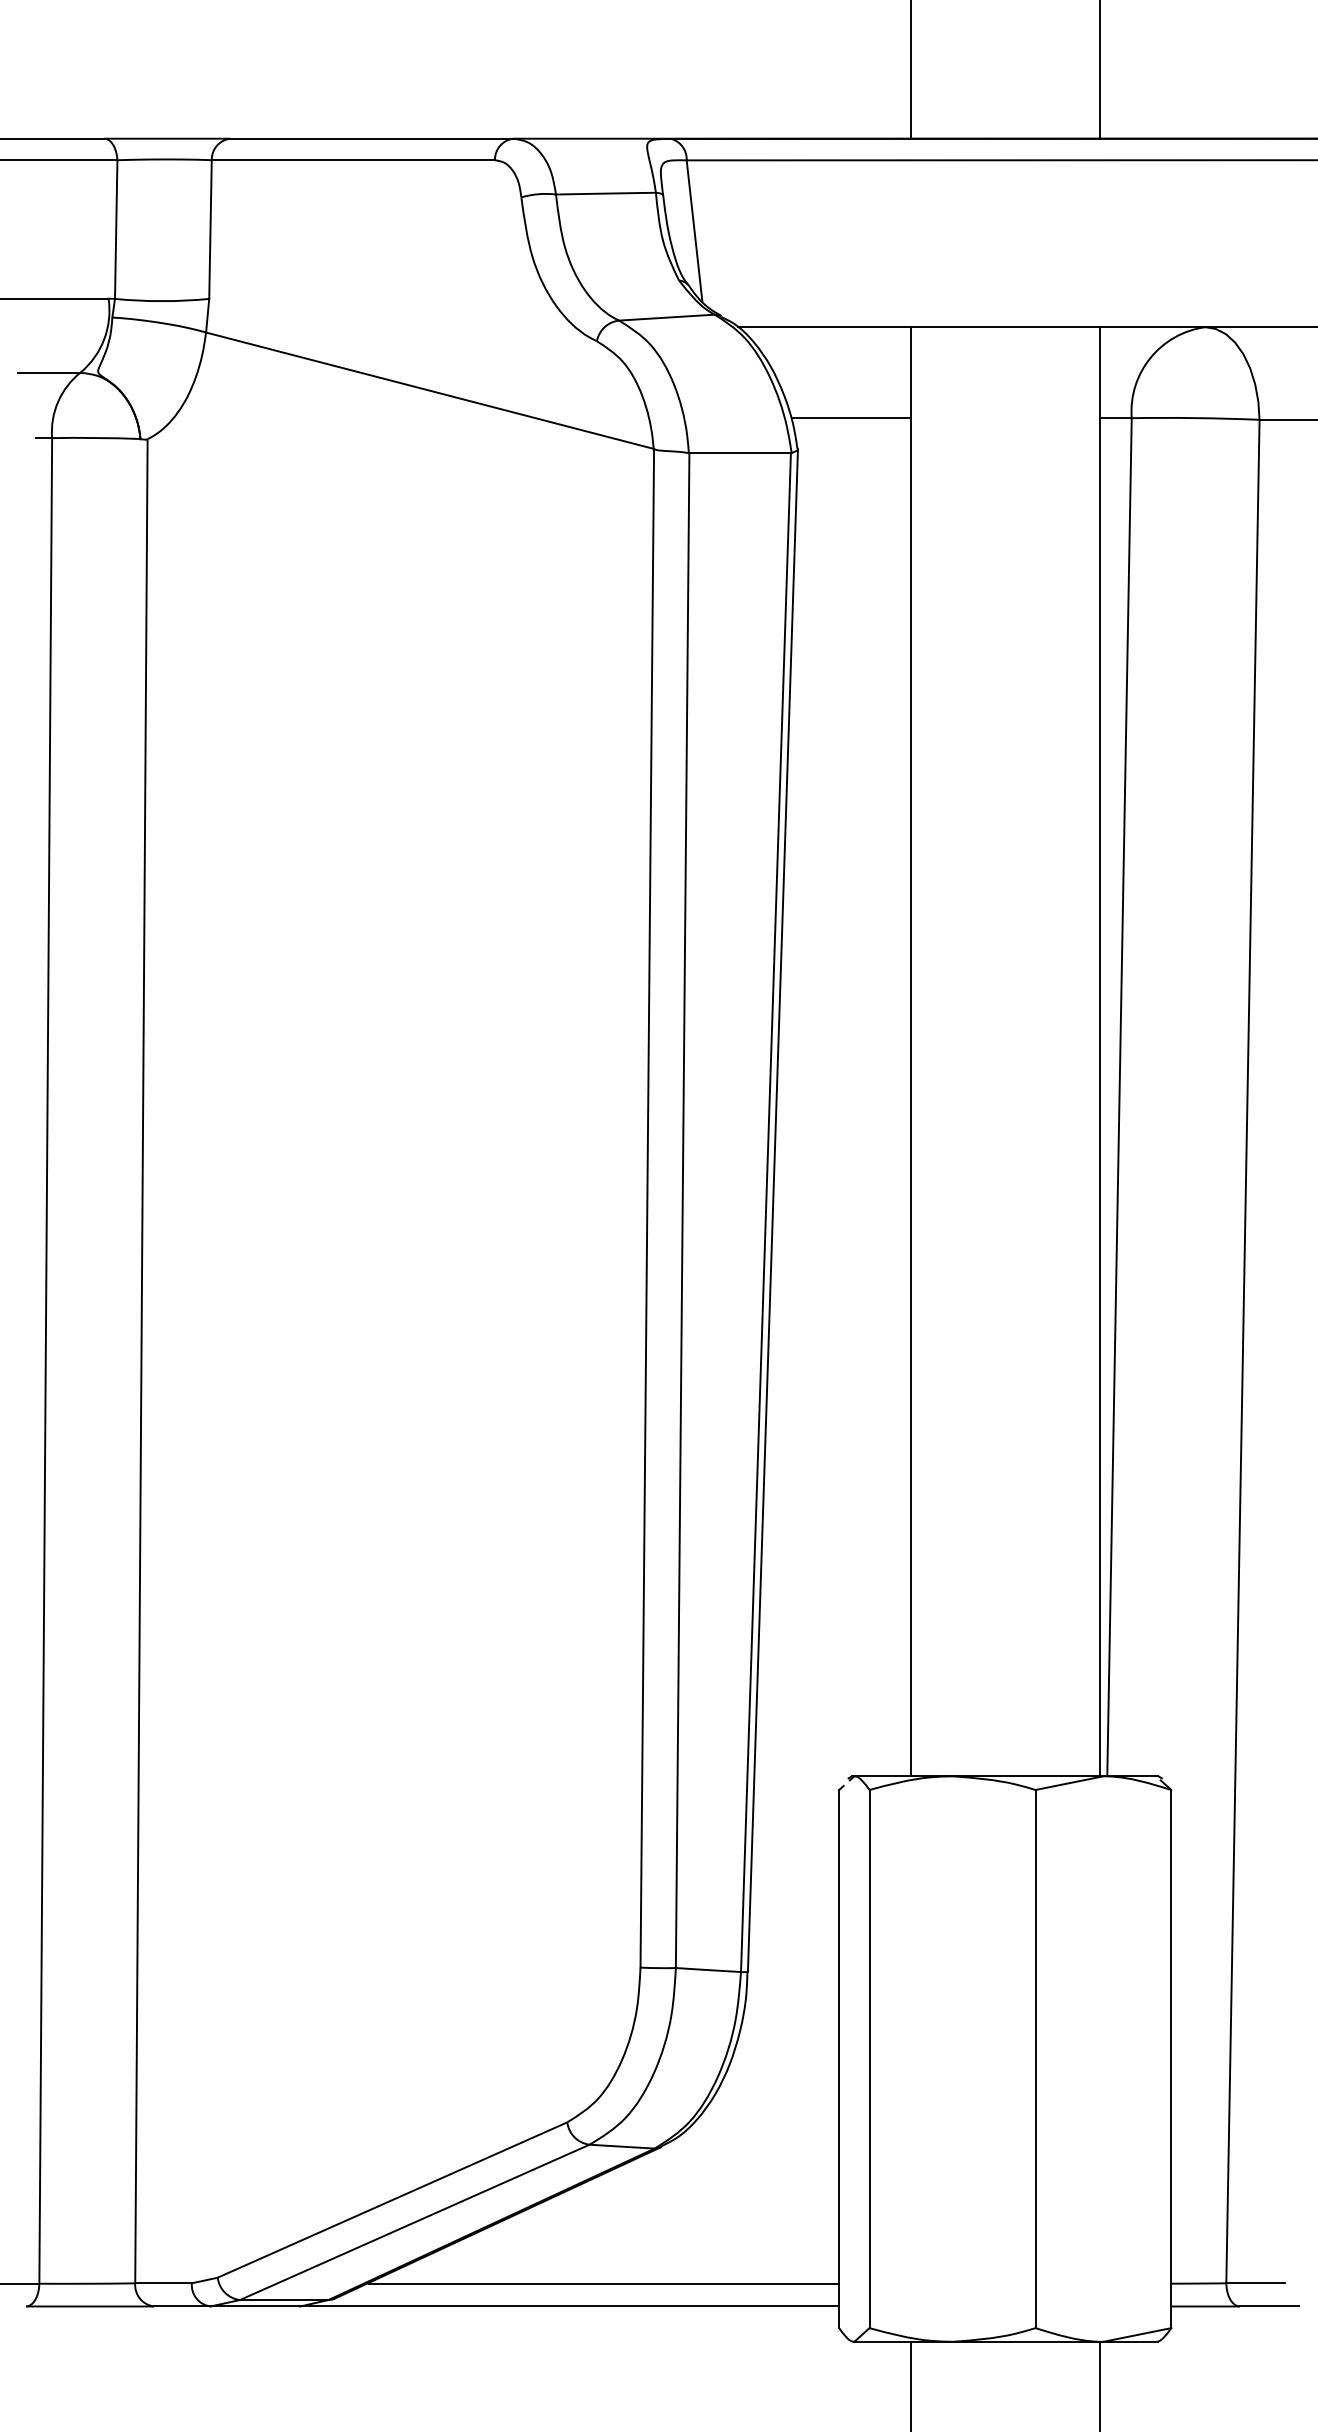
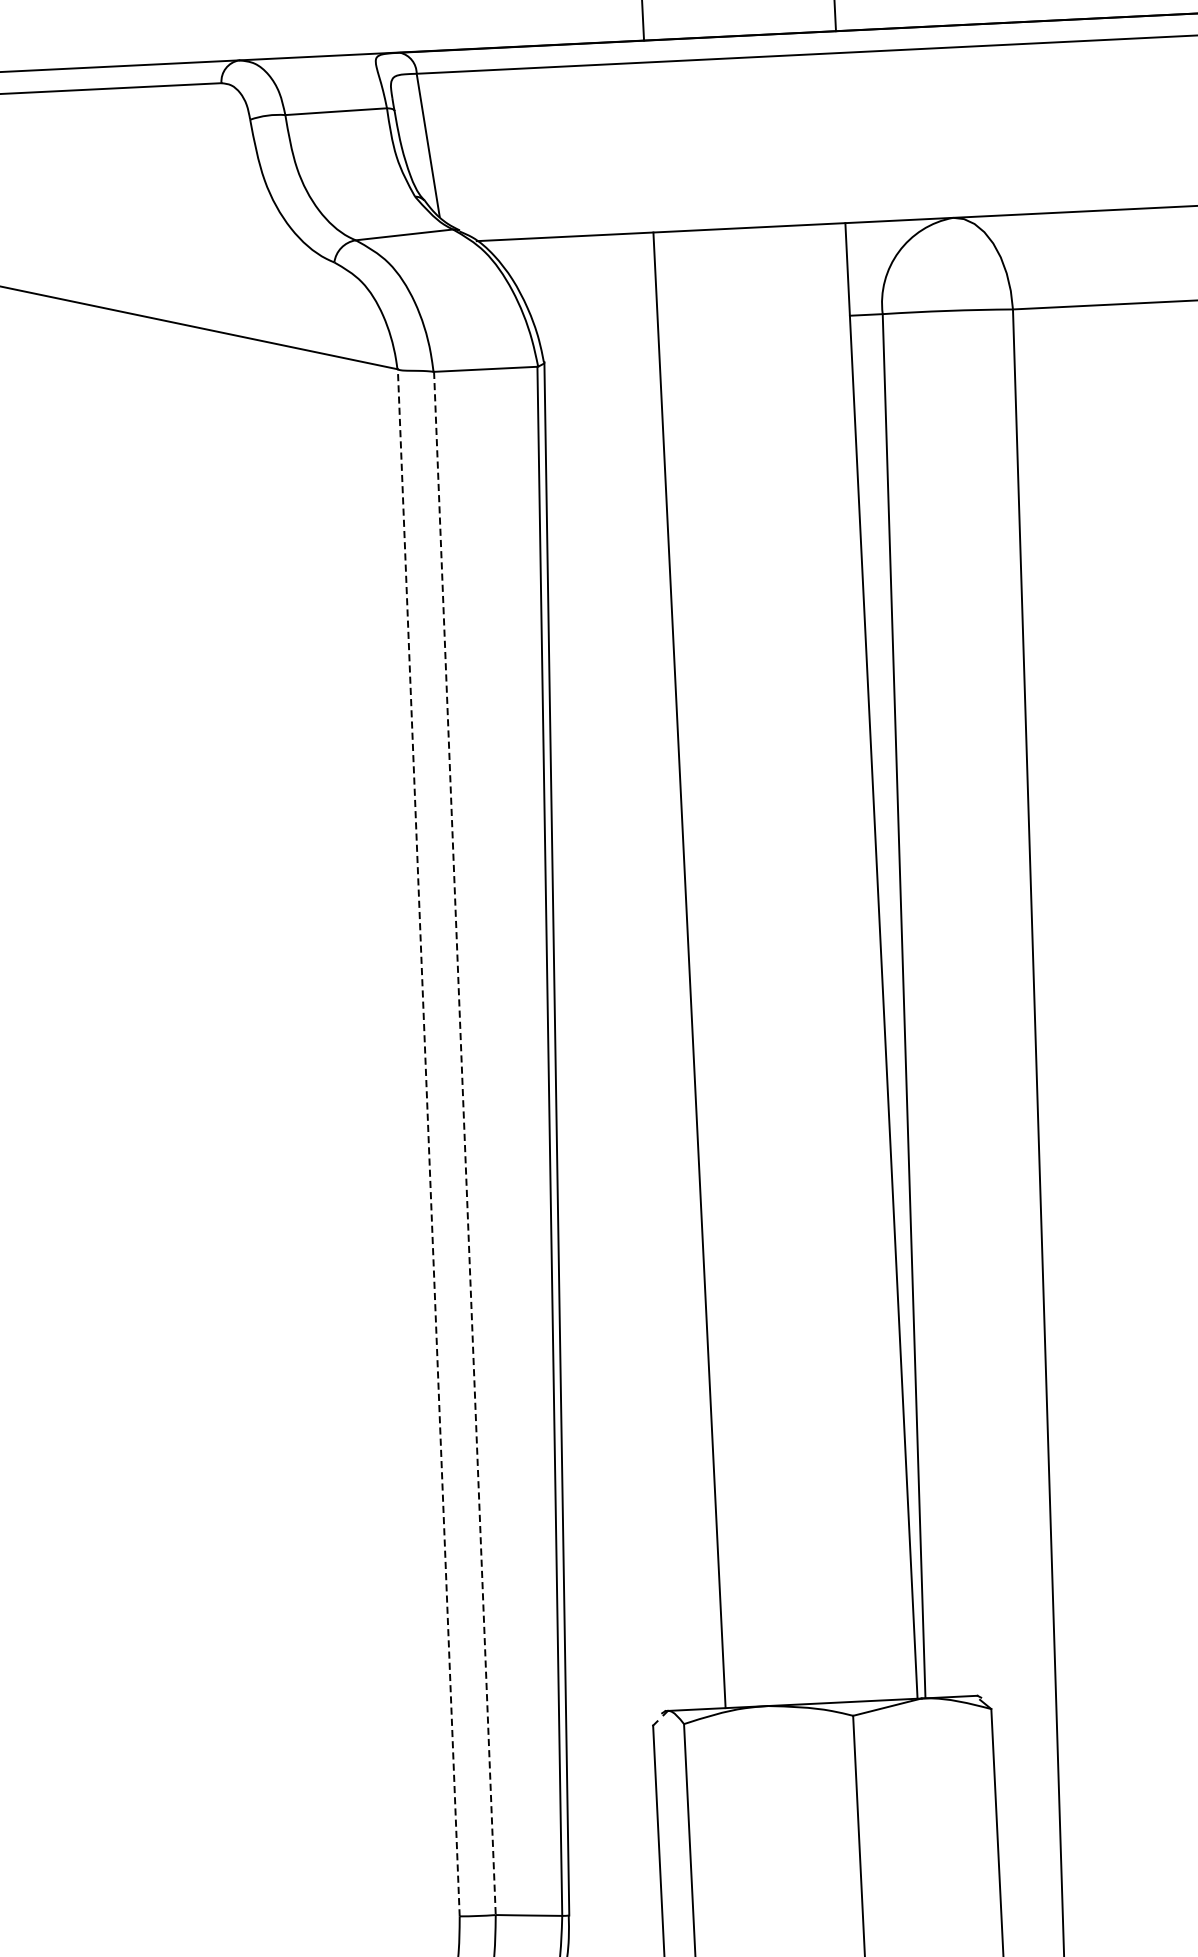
line: (852, 418) -> (598, 328), removed
line: (647, 1207) -> (428, 1142), solid -> dashed
line: (682, 1211) -> (464, 1144), solid -> dashed

